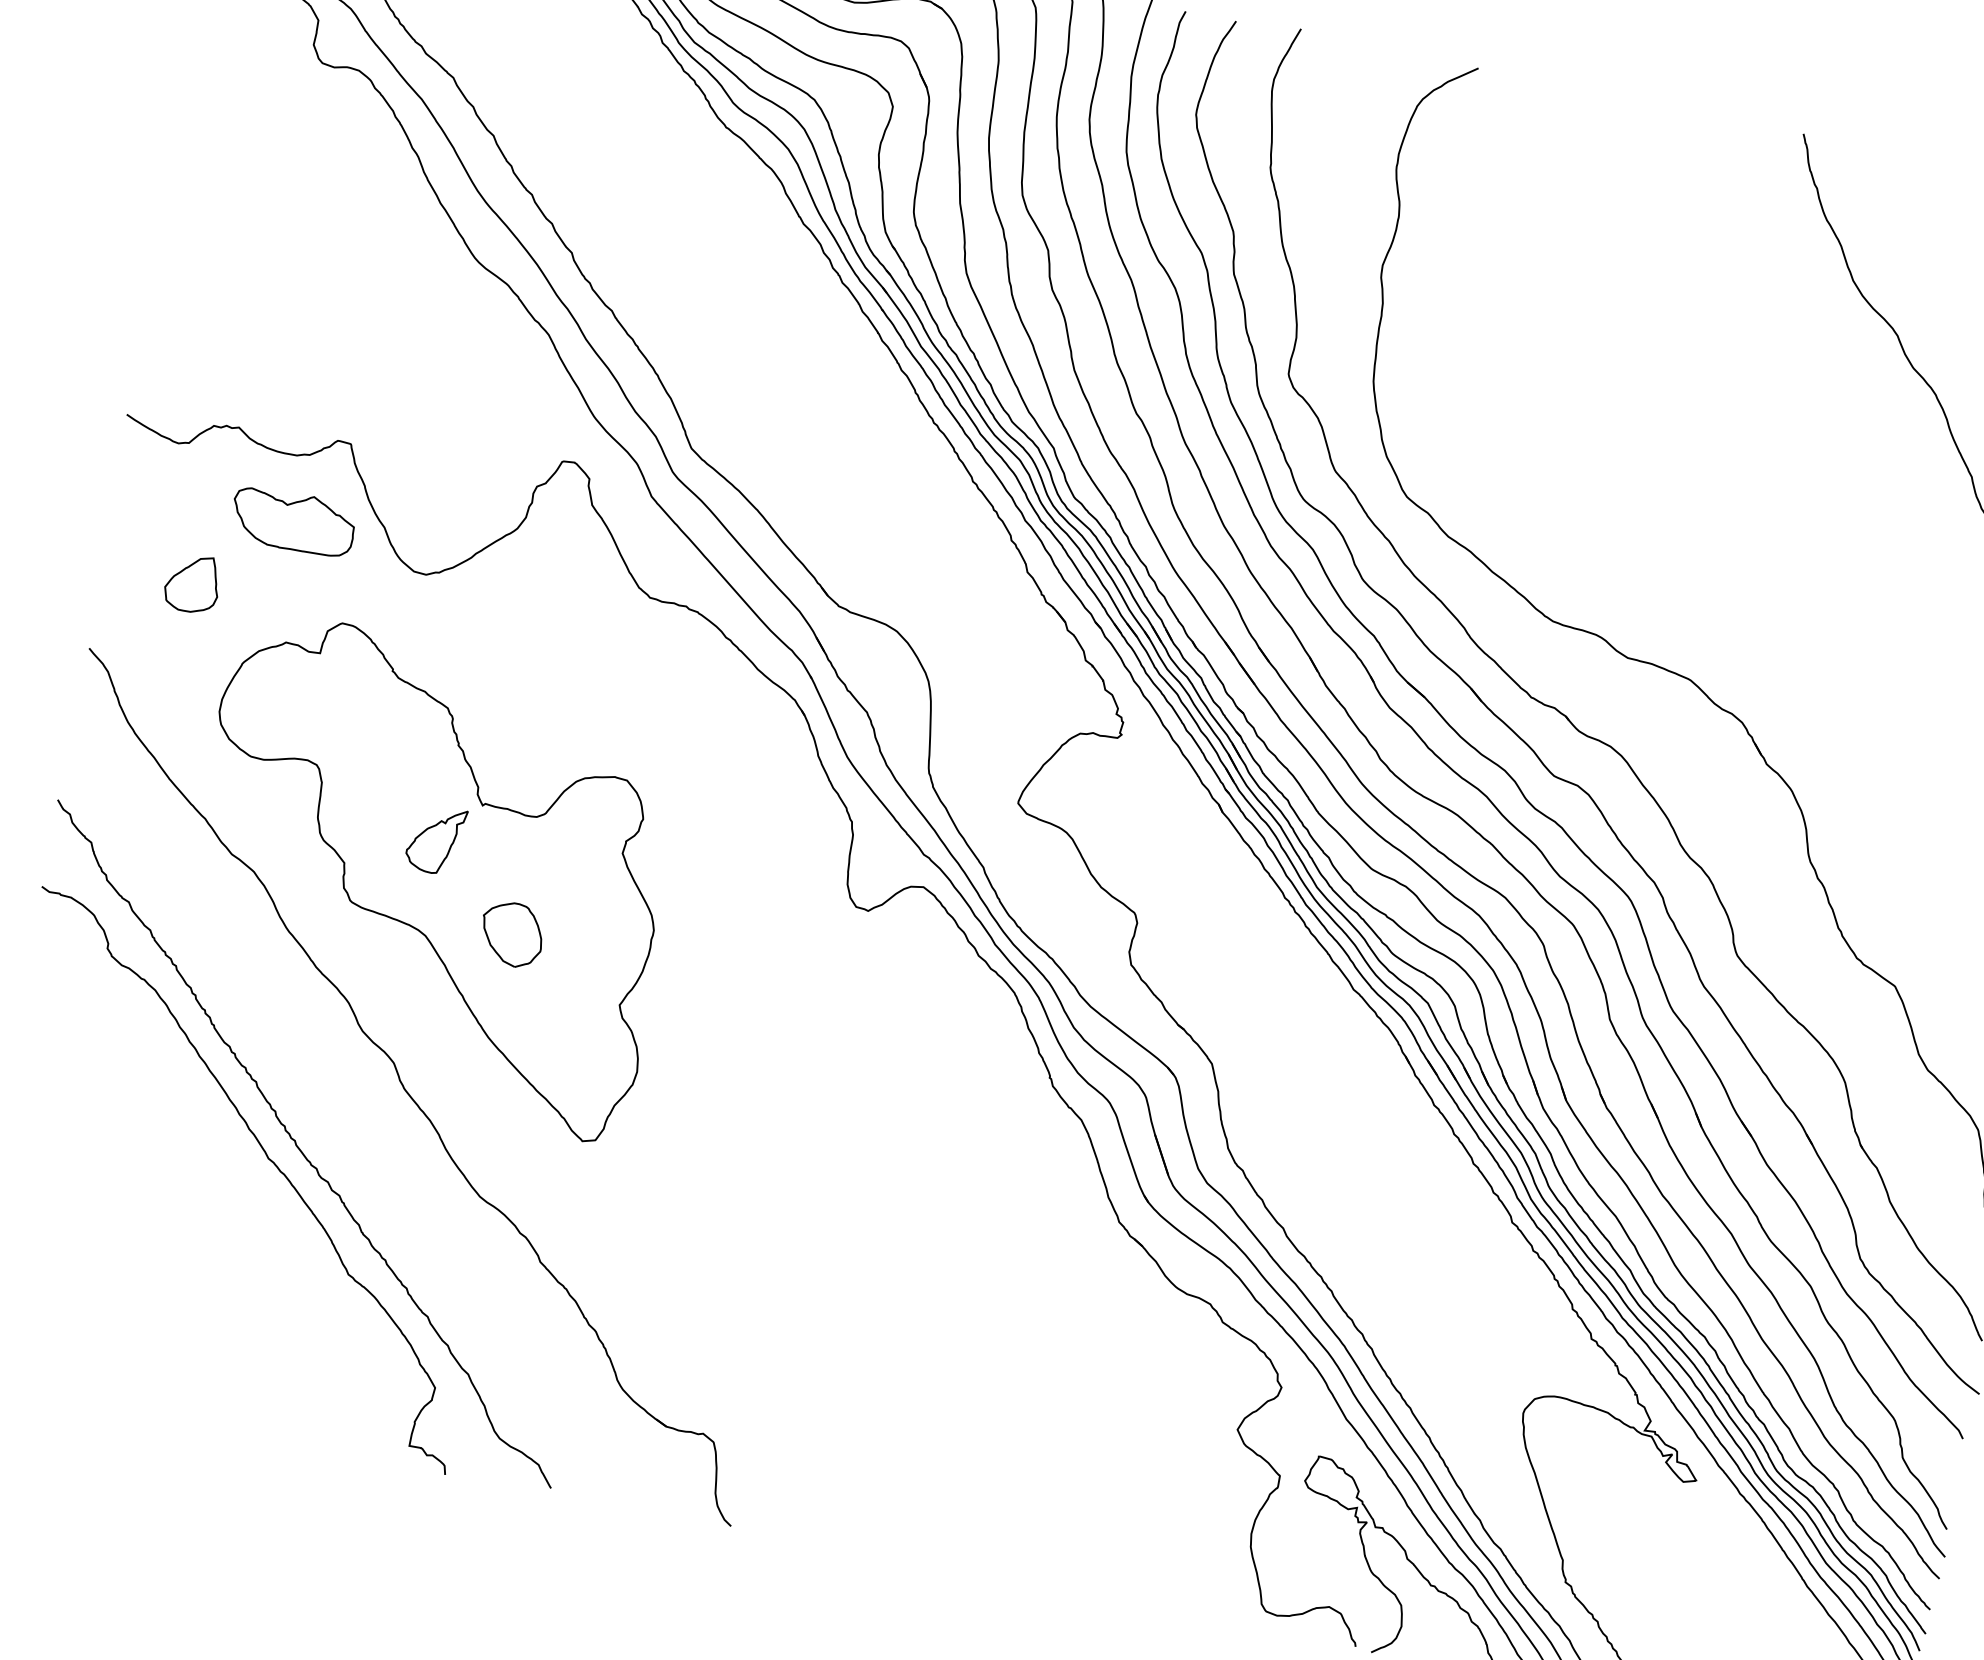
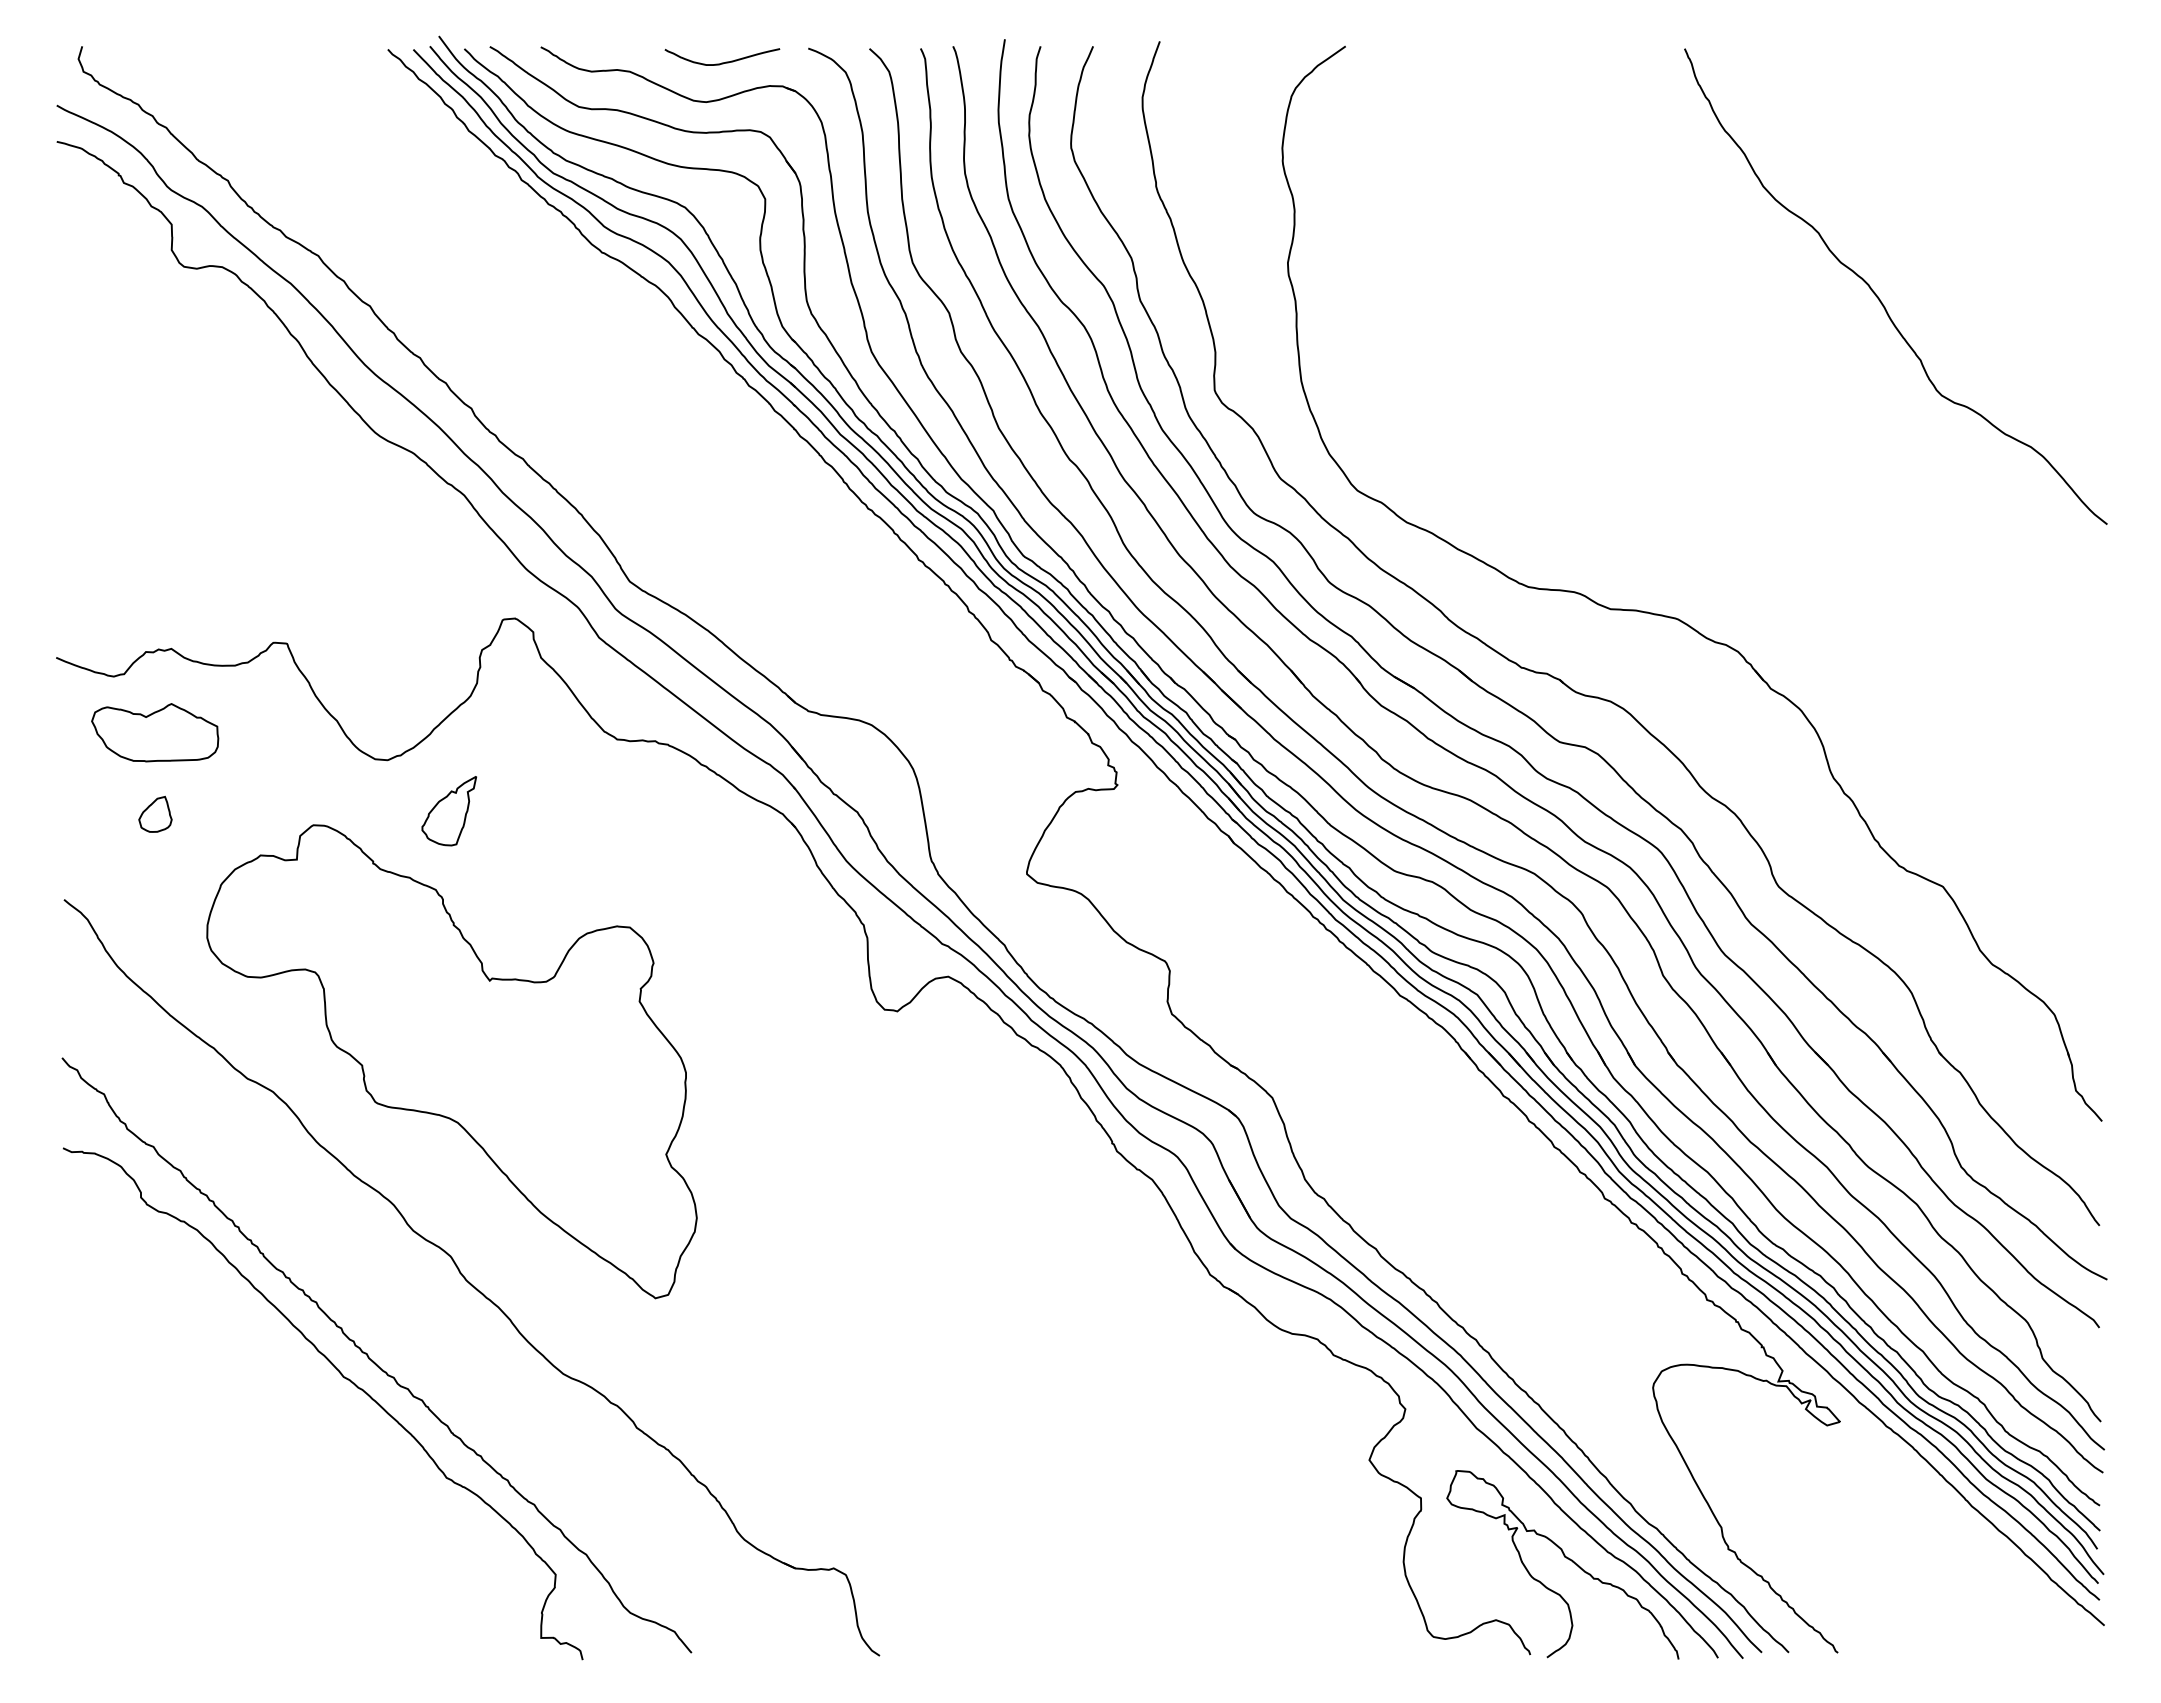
part: (293, 521) -> (155, 732), moved
part: (192, 583) -> (155, 814), size x0.6
part: (435, 839) -> (449, 811), moved
part: (512, 934) -> (544, 1104), removed

